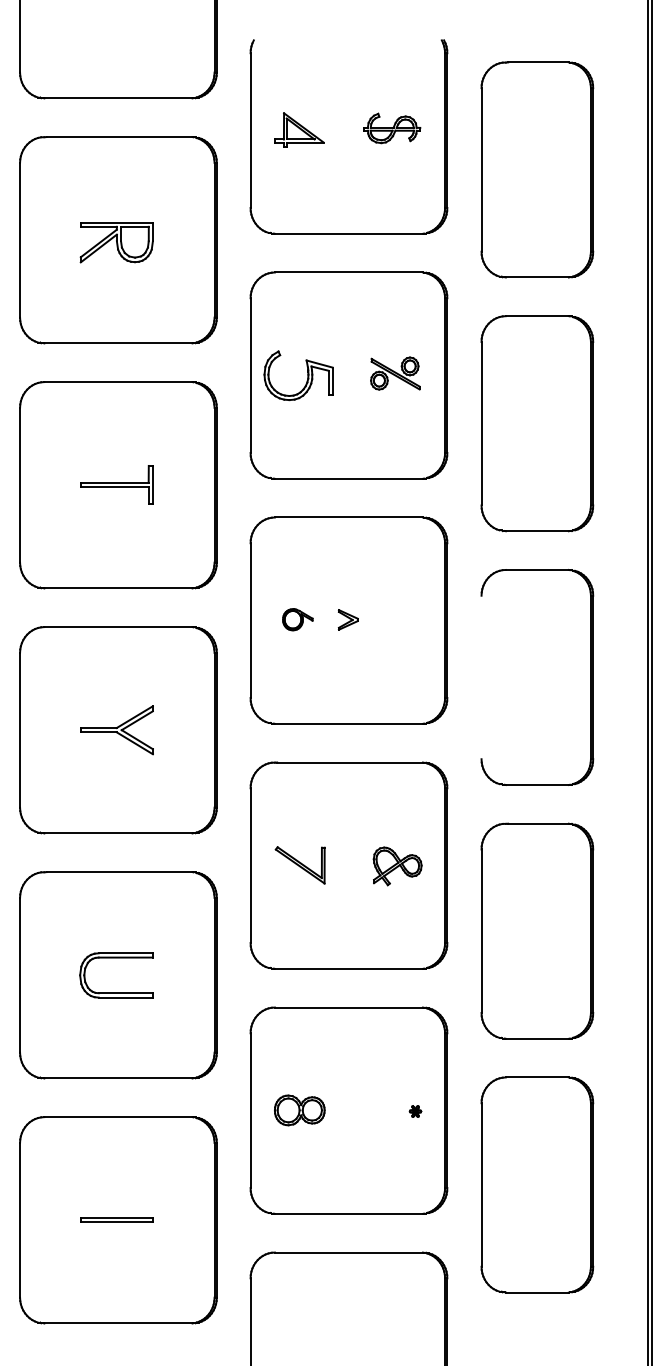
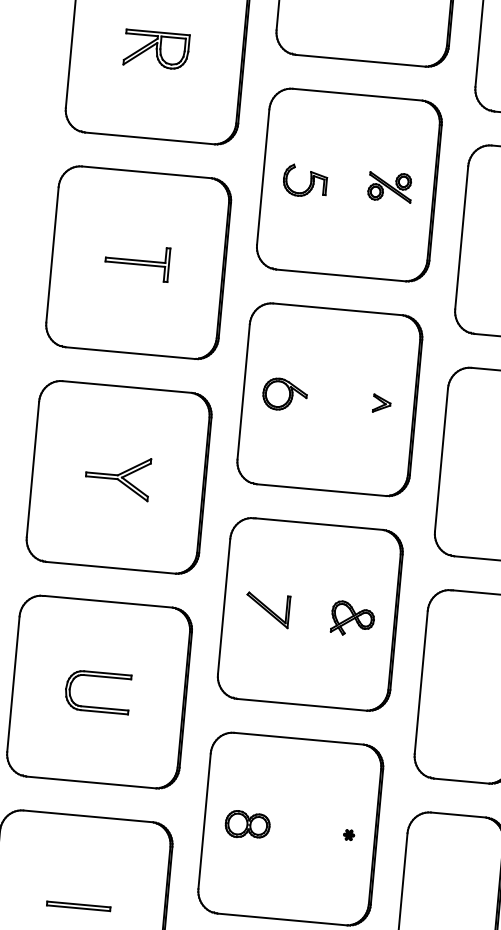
part: (298, 375) -> (305, 180), size x0.71
part: (297, 619) -> (284, 394), size x1.67
part: (347, 619) -> (381, 403), moved
line: (481, 677) -> (441, 460), added

